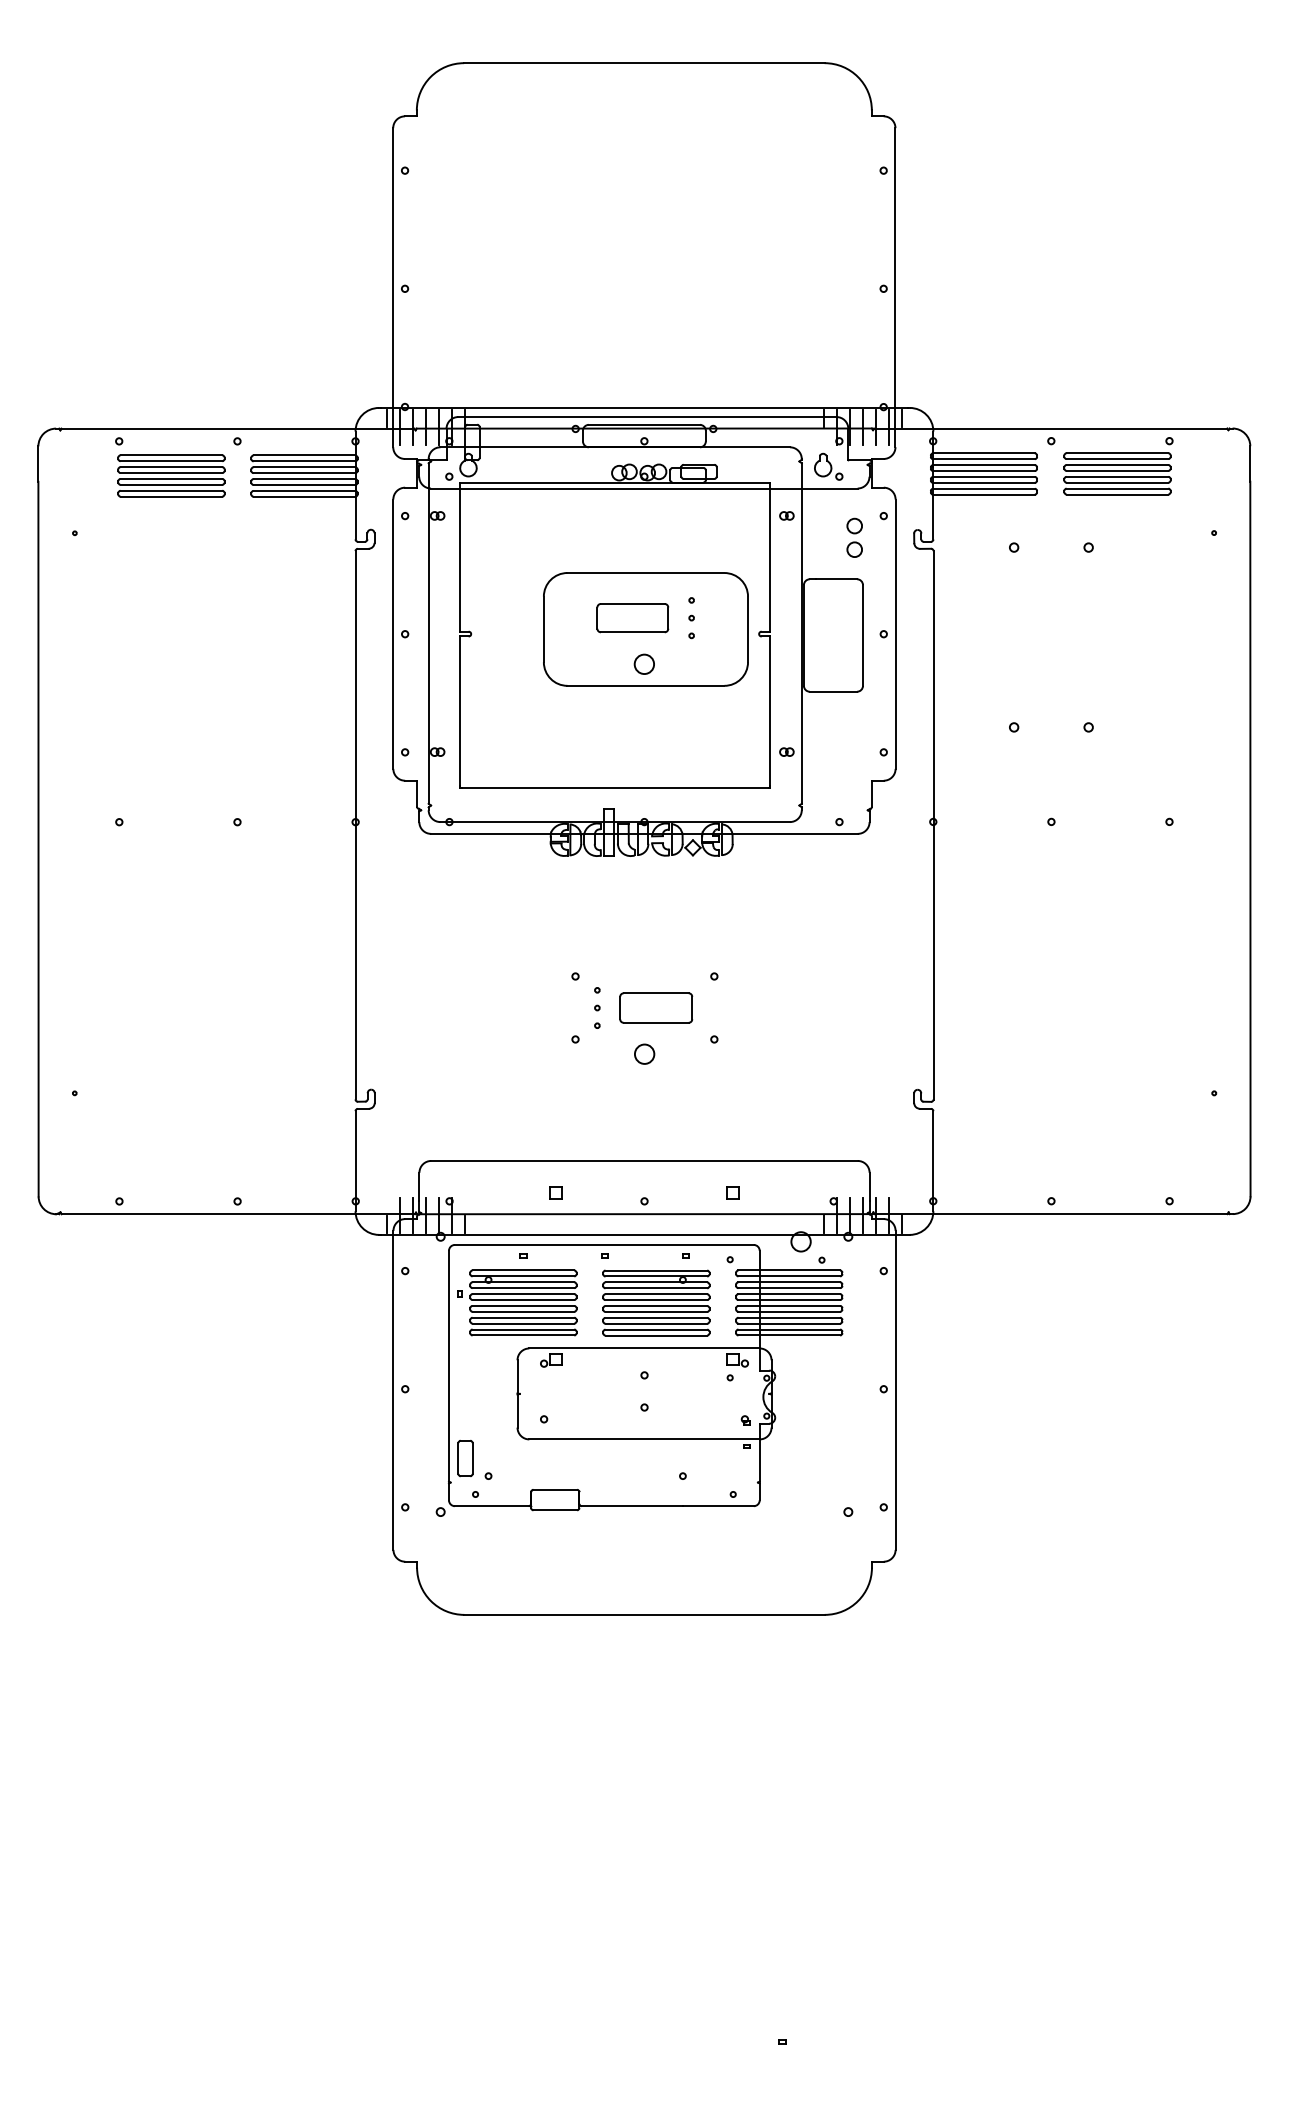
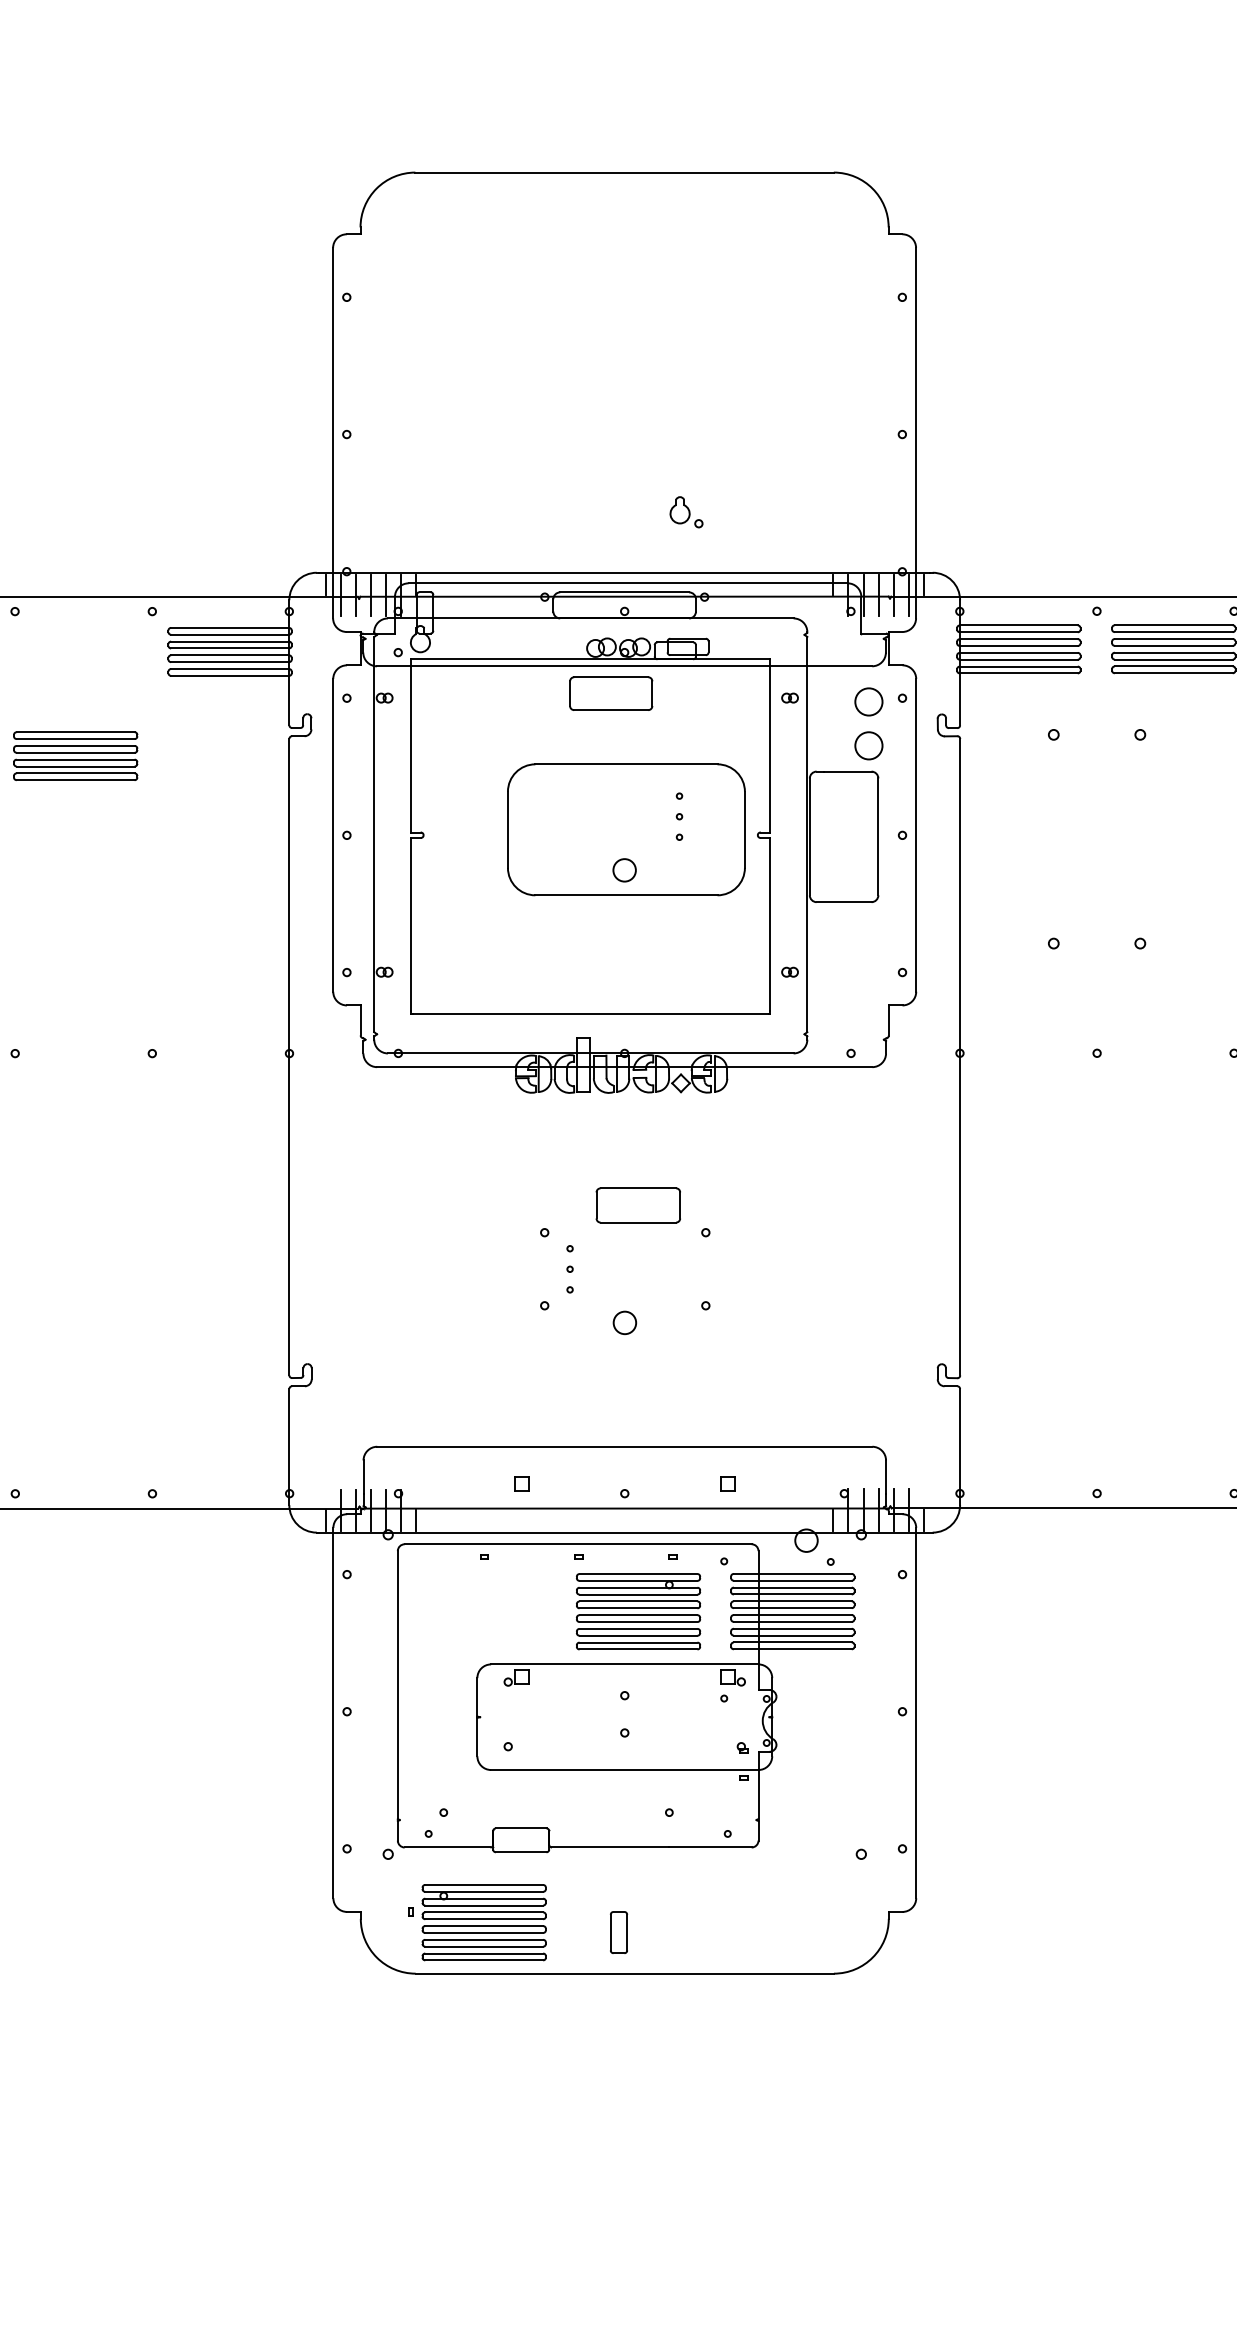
part: (828, 466) -> (686, 511), moved
part: (171, 475) -> (75, 755), moved
part: (854, 537) -> (868, 723), size x1.6
part: (632, 618) -> (610, 694), moved
part: (656, 1007) -> (638, 1204), moved
part: (517, 1302) -> (477, 1922), moved
part: (465, 1458) -> (618, 1932), moved

